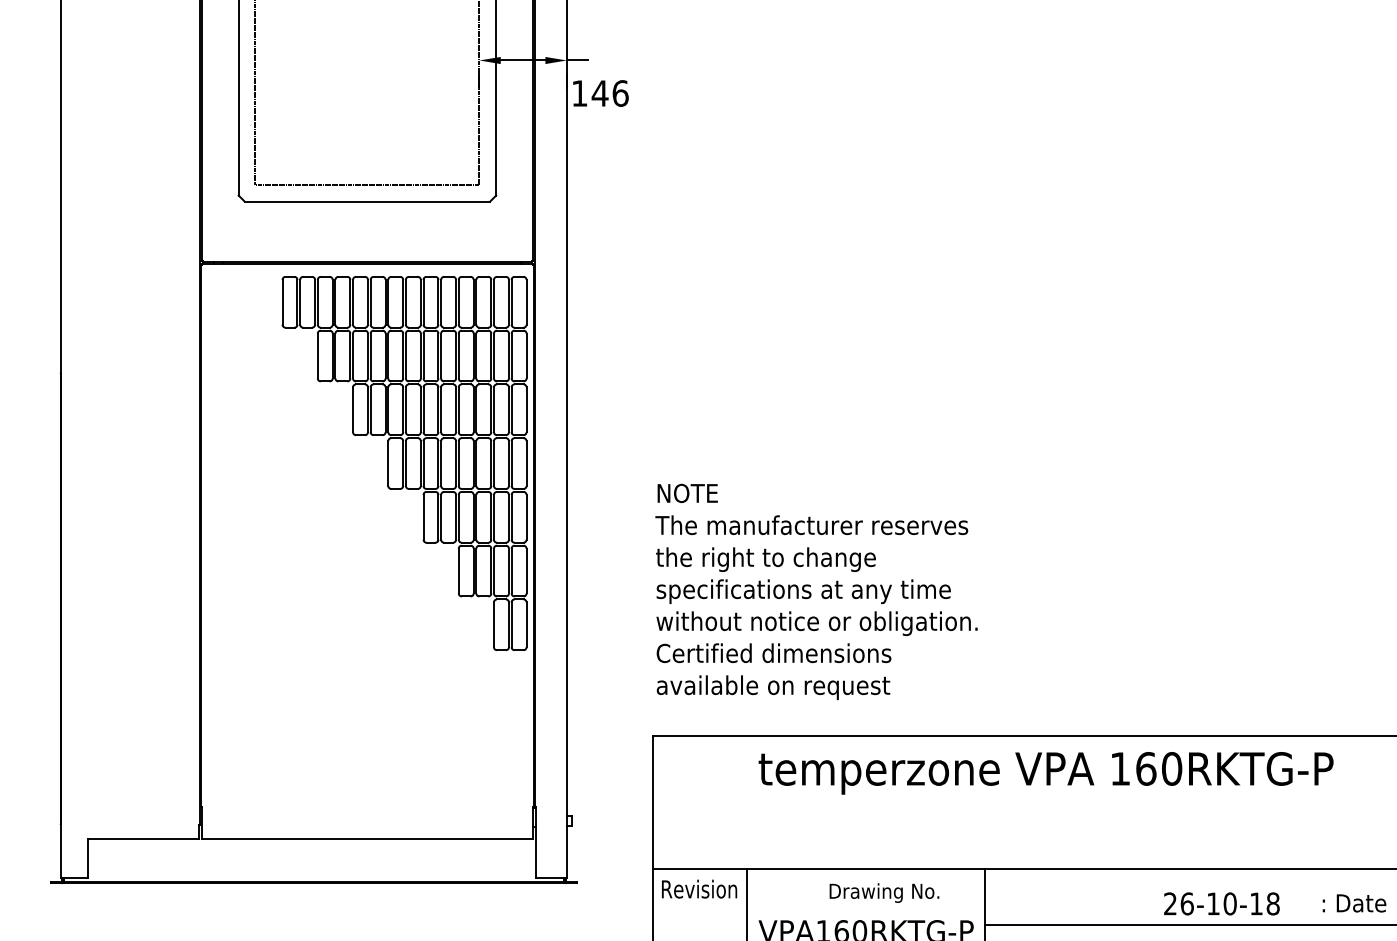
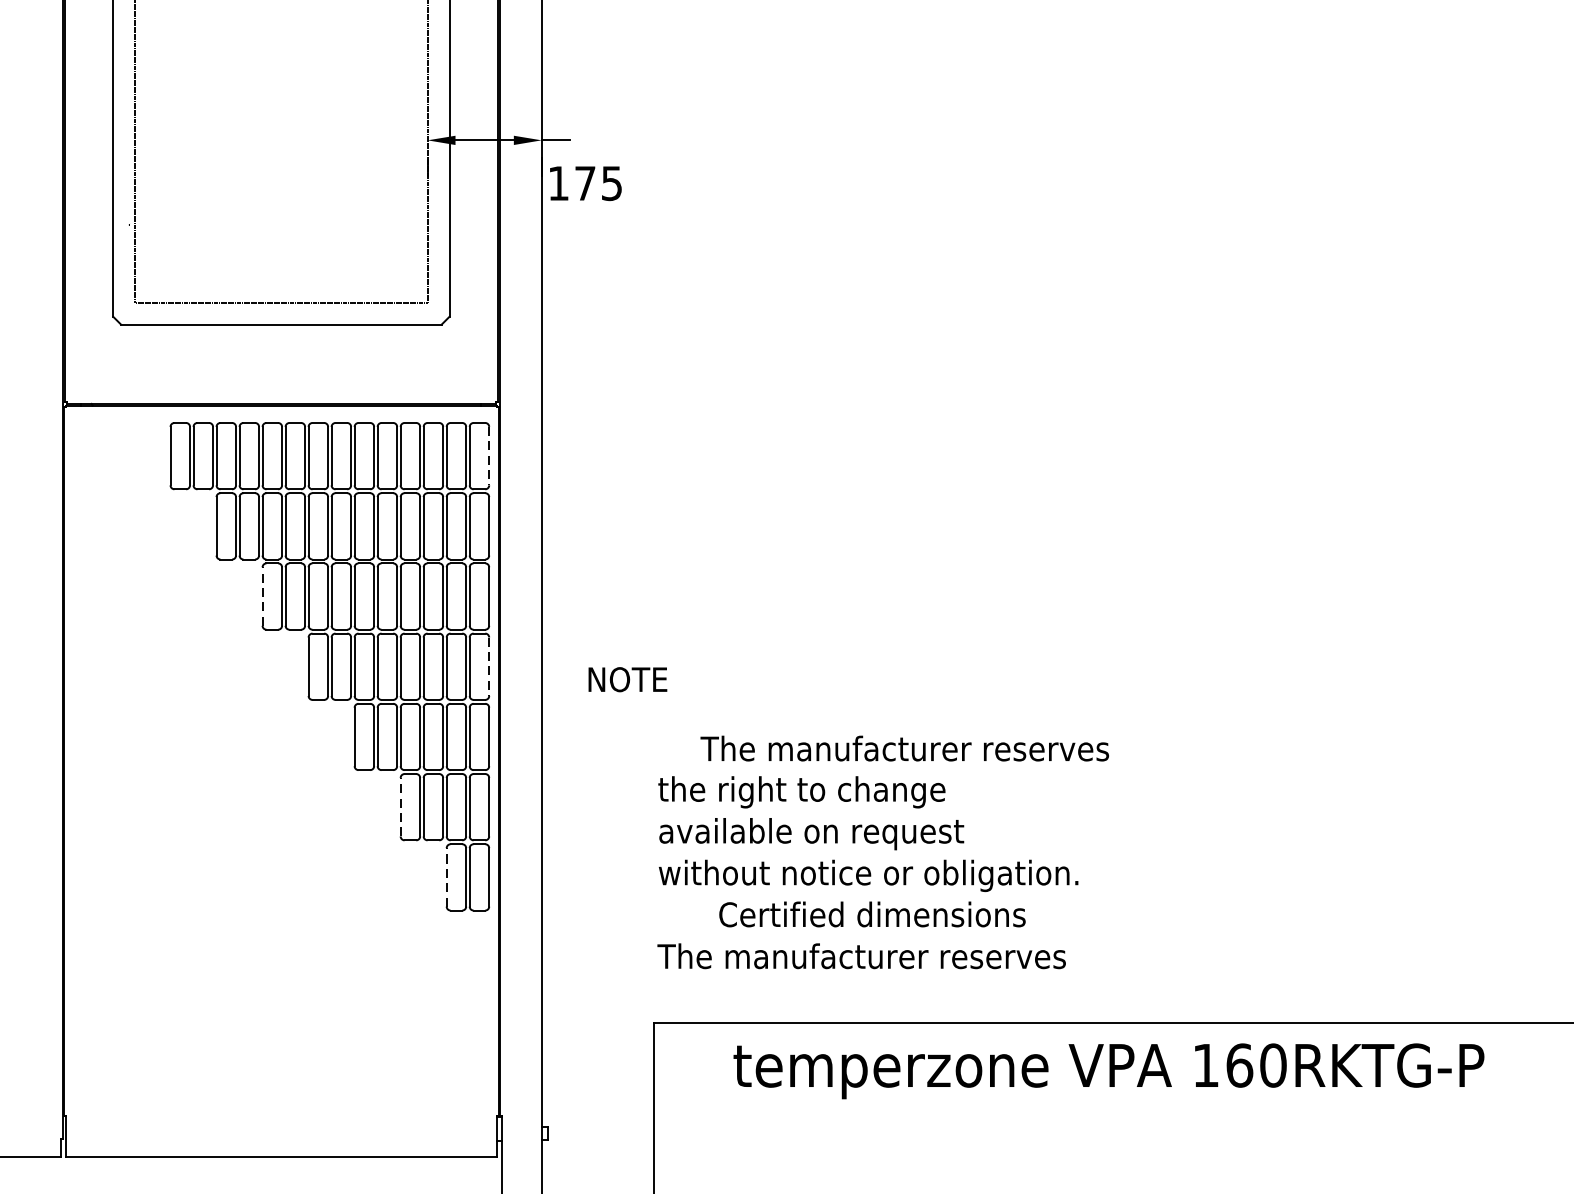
text: (609, 93) -> (597, 183), 146 -> 175
line: (526, 302) -> (489, 456), solid -> dashed
line: (353, 409) -> (263, 596), solid -> dashed
line: (526, 464) -> (489, 667), solid -> dashed
text: (687, 493) -> (627, 679), moved
text: (811, 525) -> (904, 748), moved
line: (458, 570) -> (400, 806), solid -> dashed
text: (803, 591) -> (850, 833), specifications at any time -> available on request
line: (494, 624) -> (447, 876), solid -> dashed
text: (773, 653) -> (871, 914), moved
text: (811, 687) -> (861, 959), available on request -> The manufacturer reserves
text: (1045, 773) -> (1108, 1071), moved

